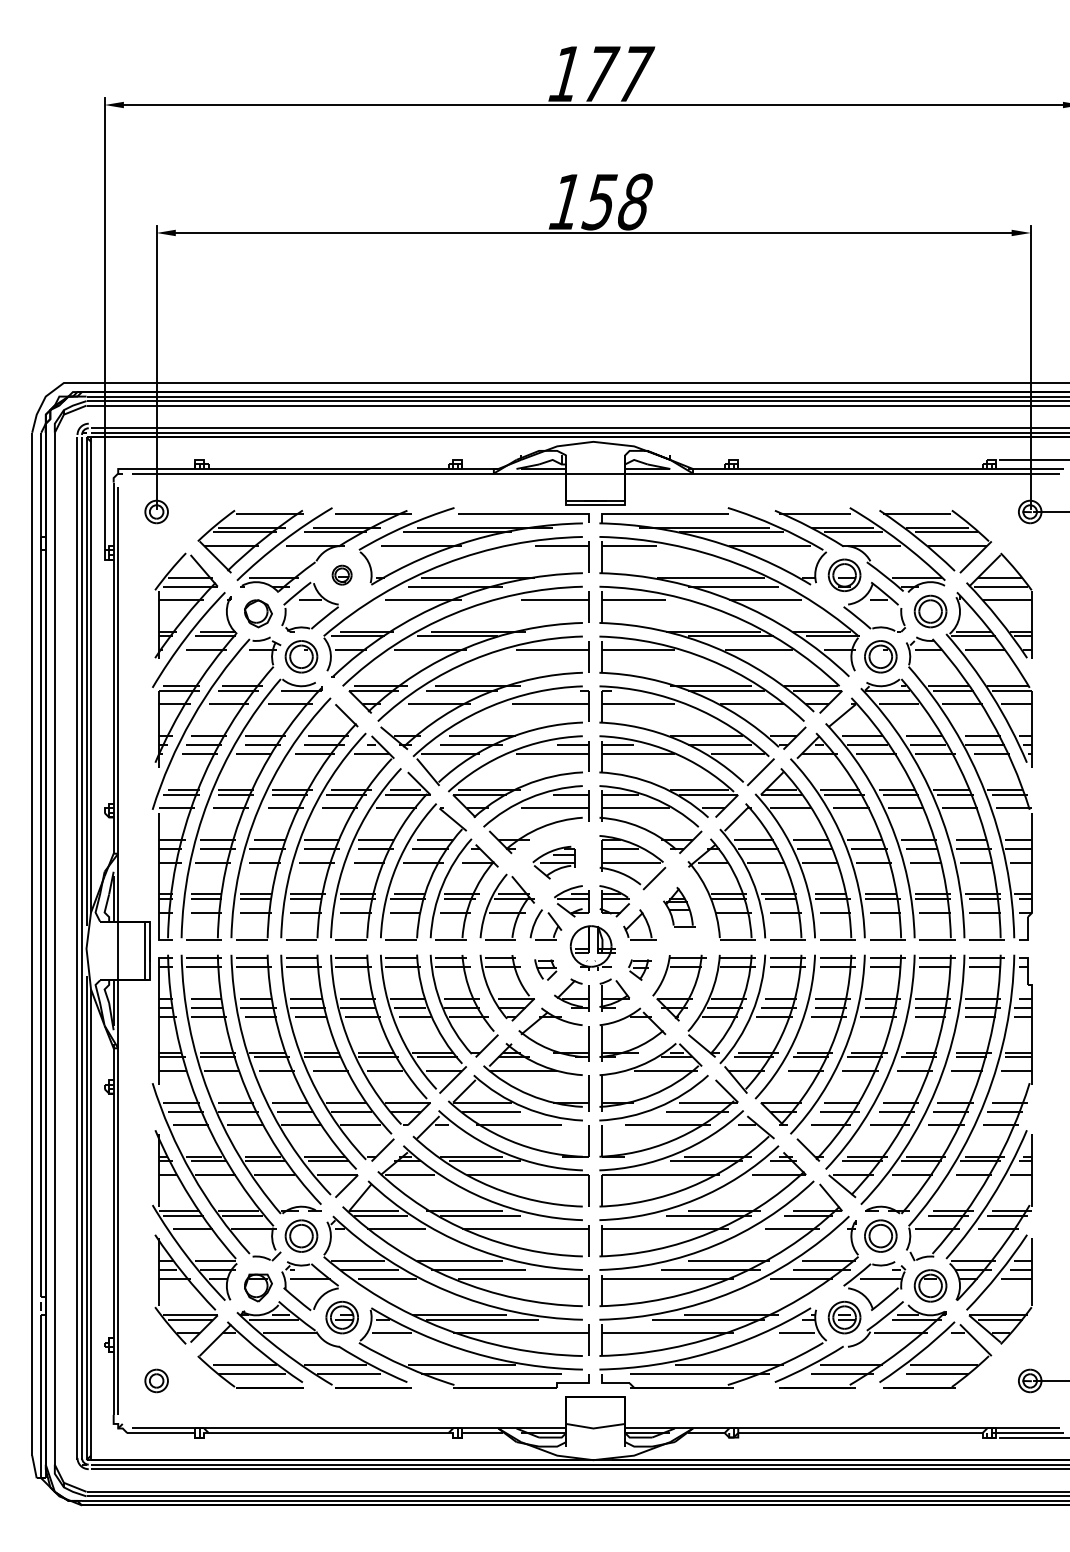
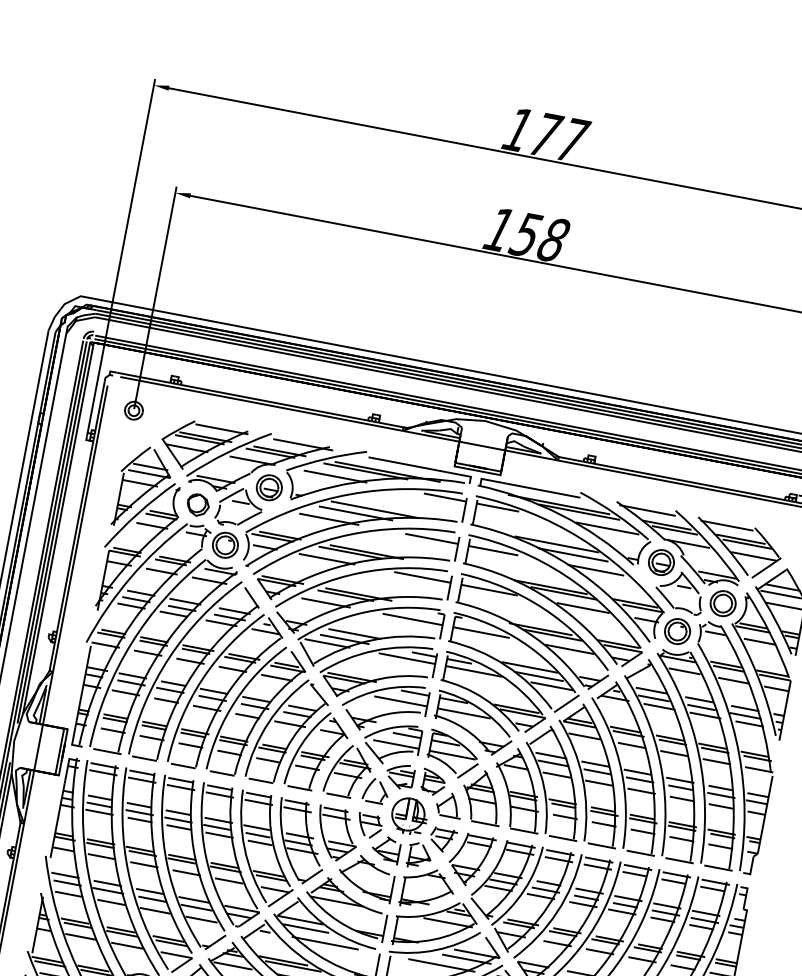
part: (341, 574) -> (268, 487), size x1.67
part: (553, 862) -> (391, 743), size x1.67
part: (679, 906) -> (483, 796), size x1.67
part: (545, 969) -> (369, 825), size x1.43
part: (639, 969) -> (442, 839), size x1.43

